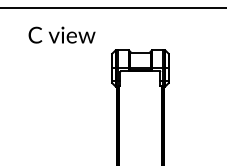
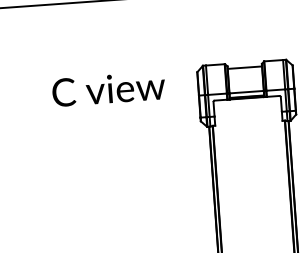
text: (61, 34) -> (107, 88), moved

